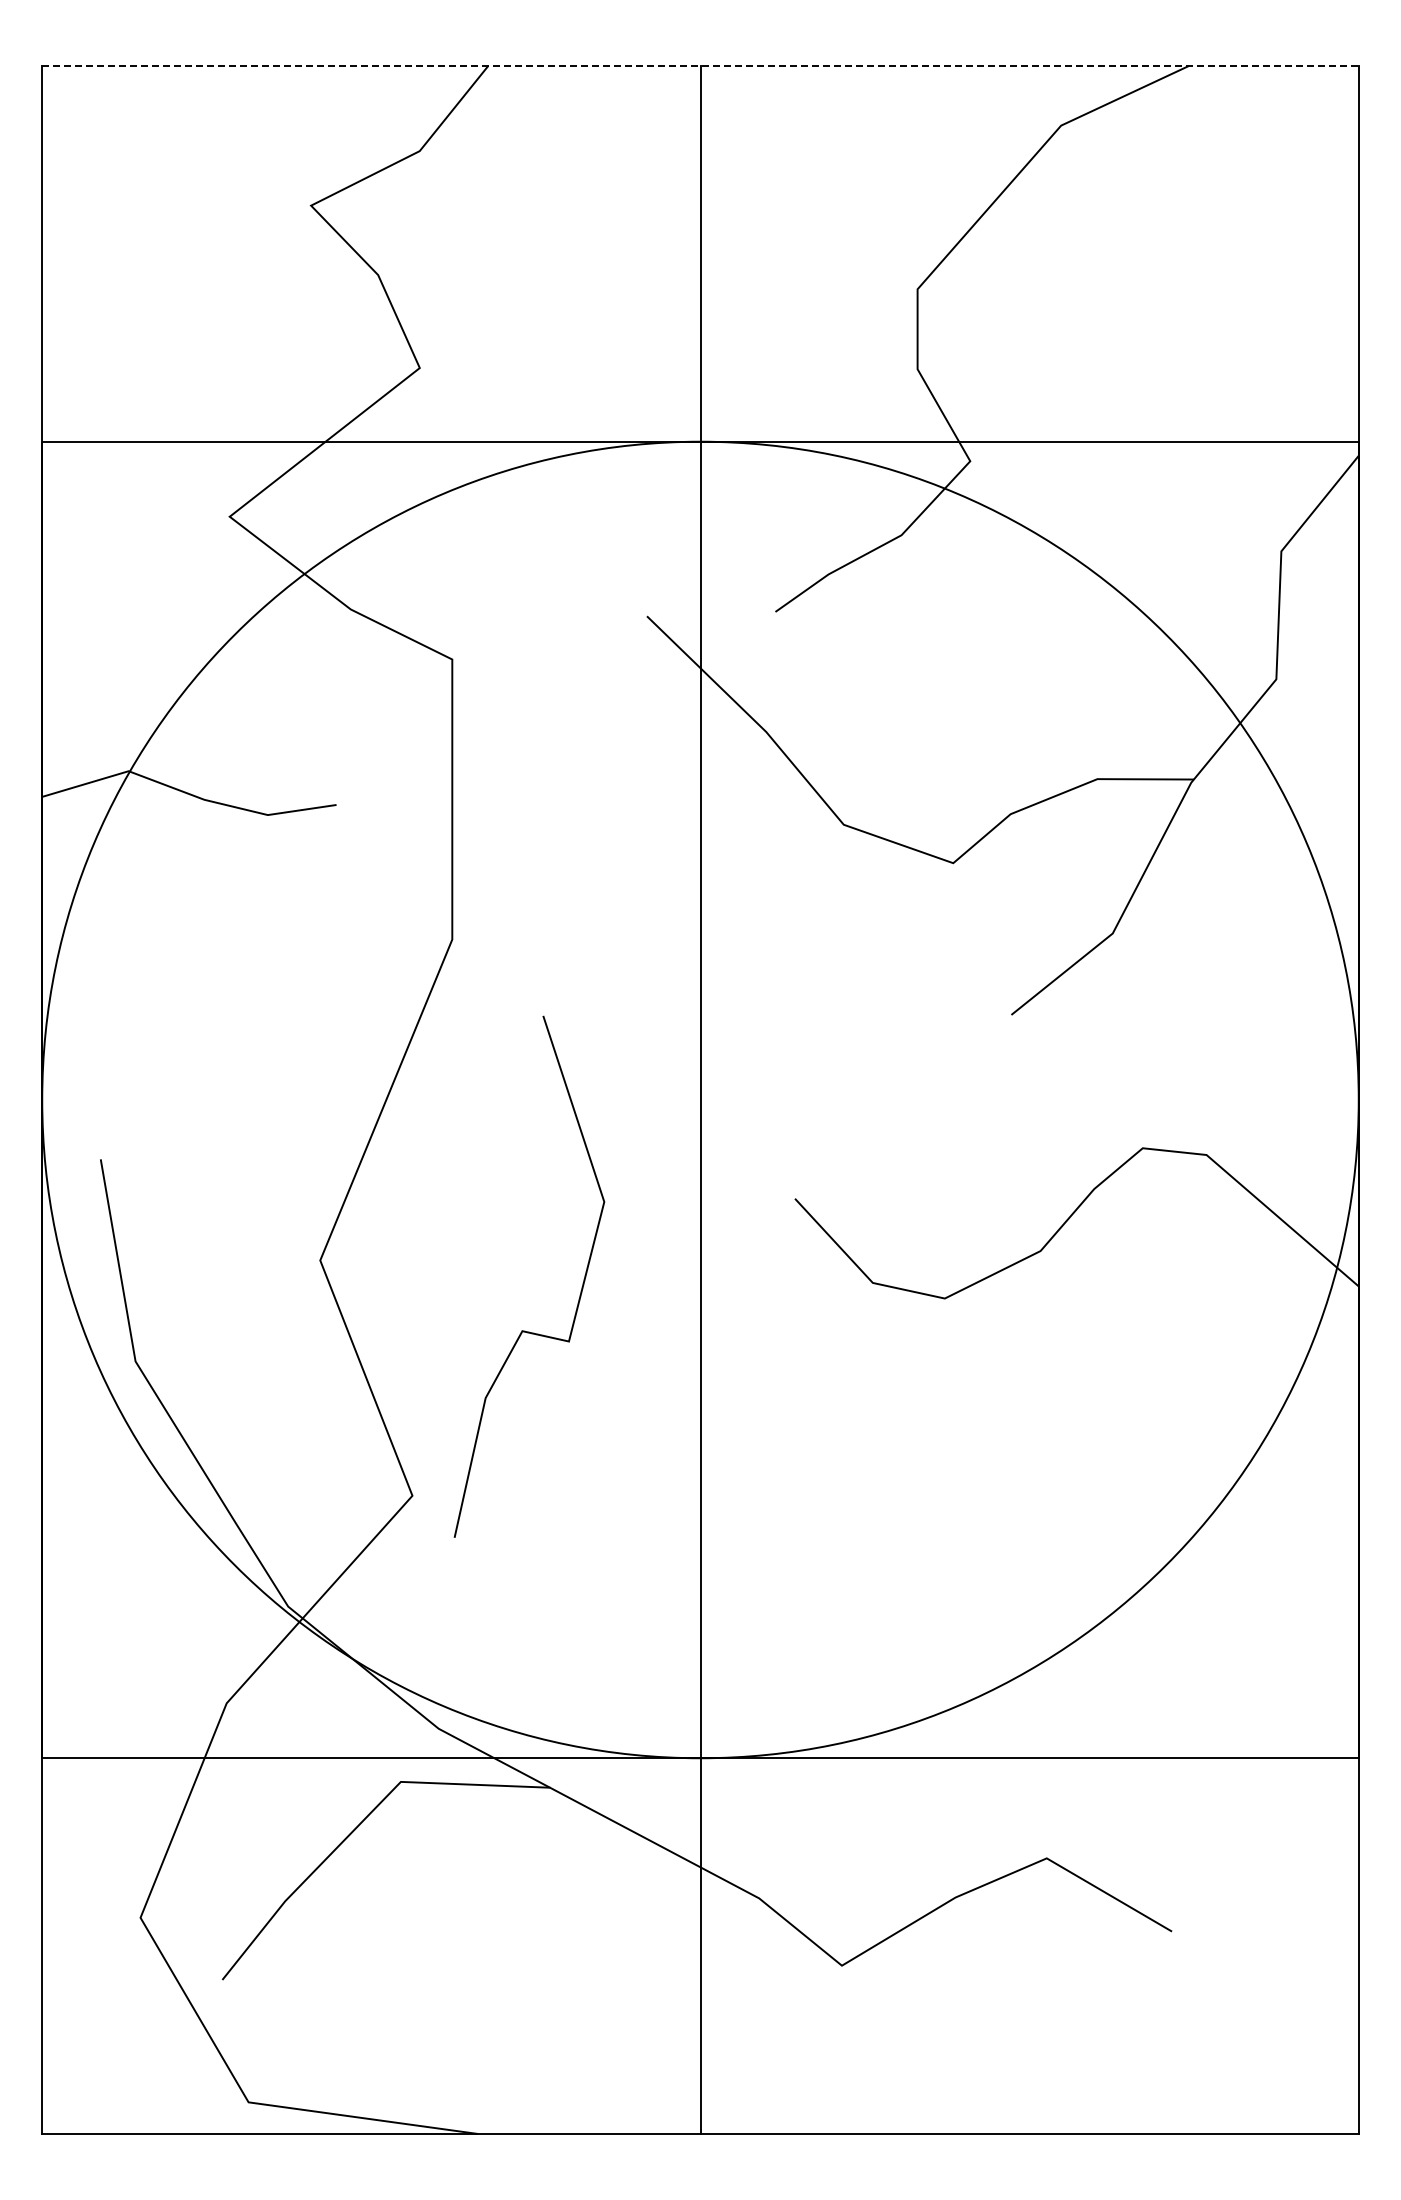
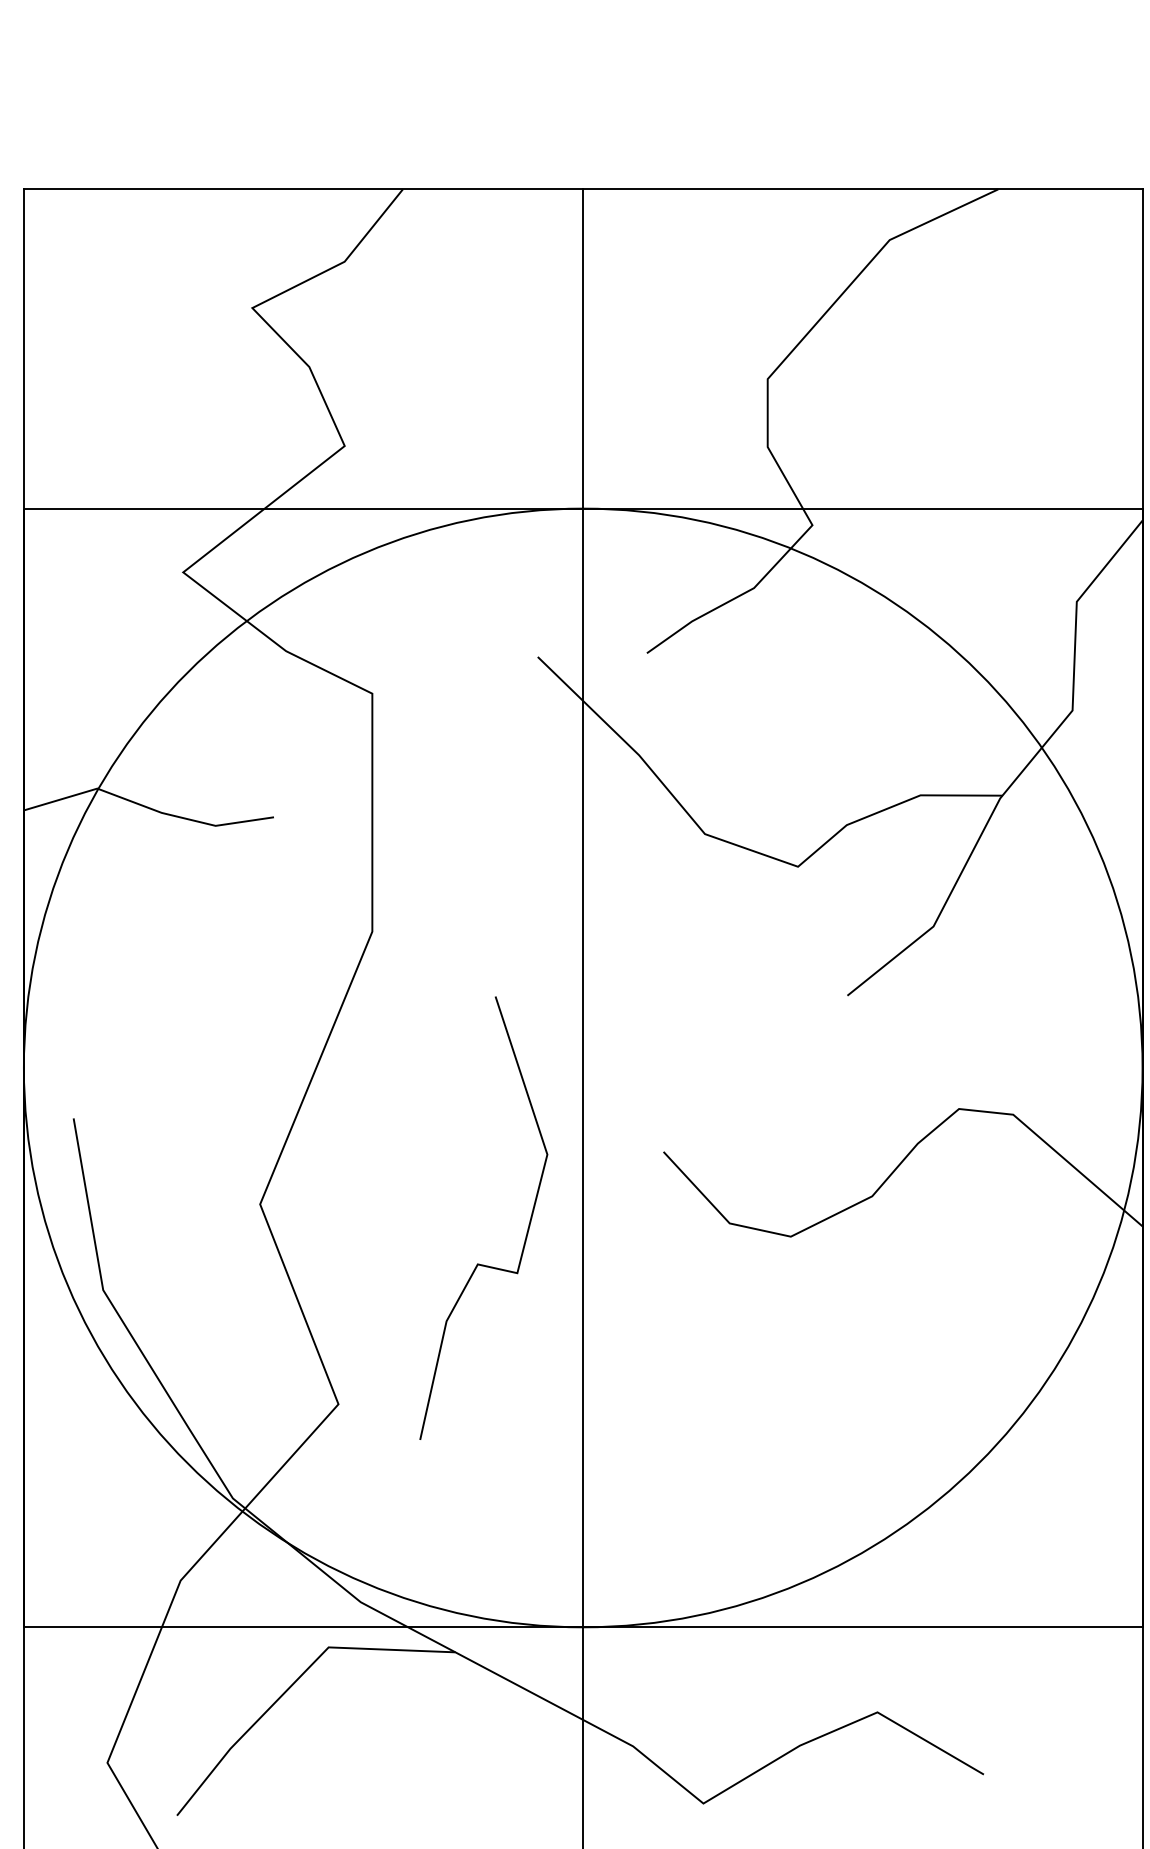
line: (700, 66) -> (583, 189), dashed -> solid
curve: (581, 1287) -> (528, 1227), moved

